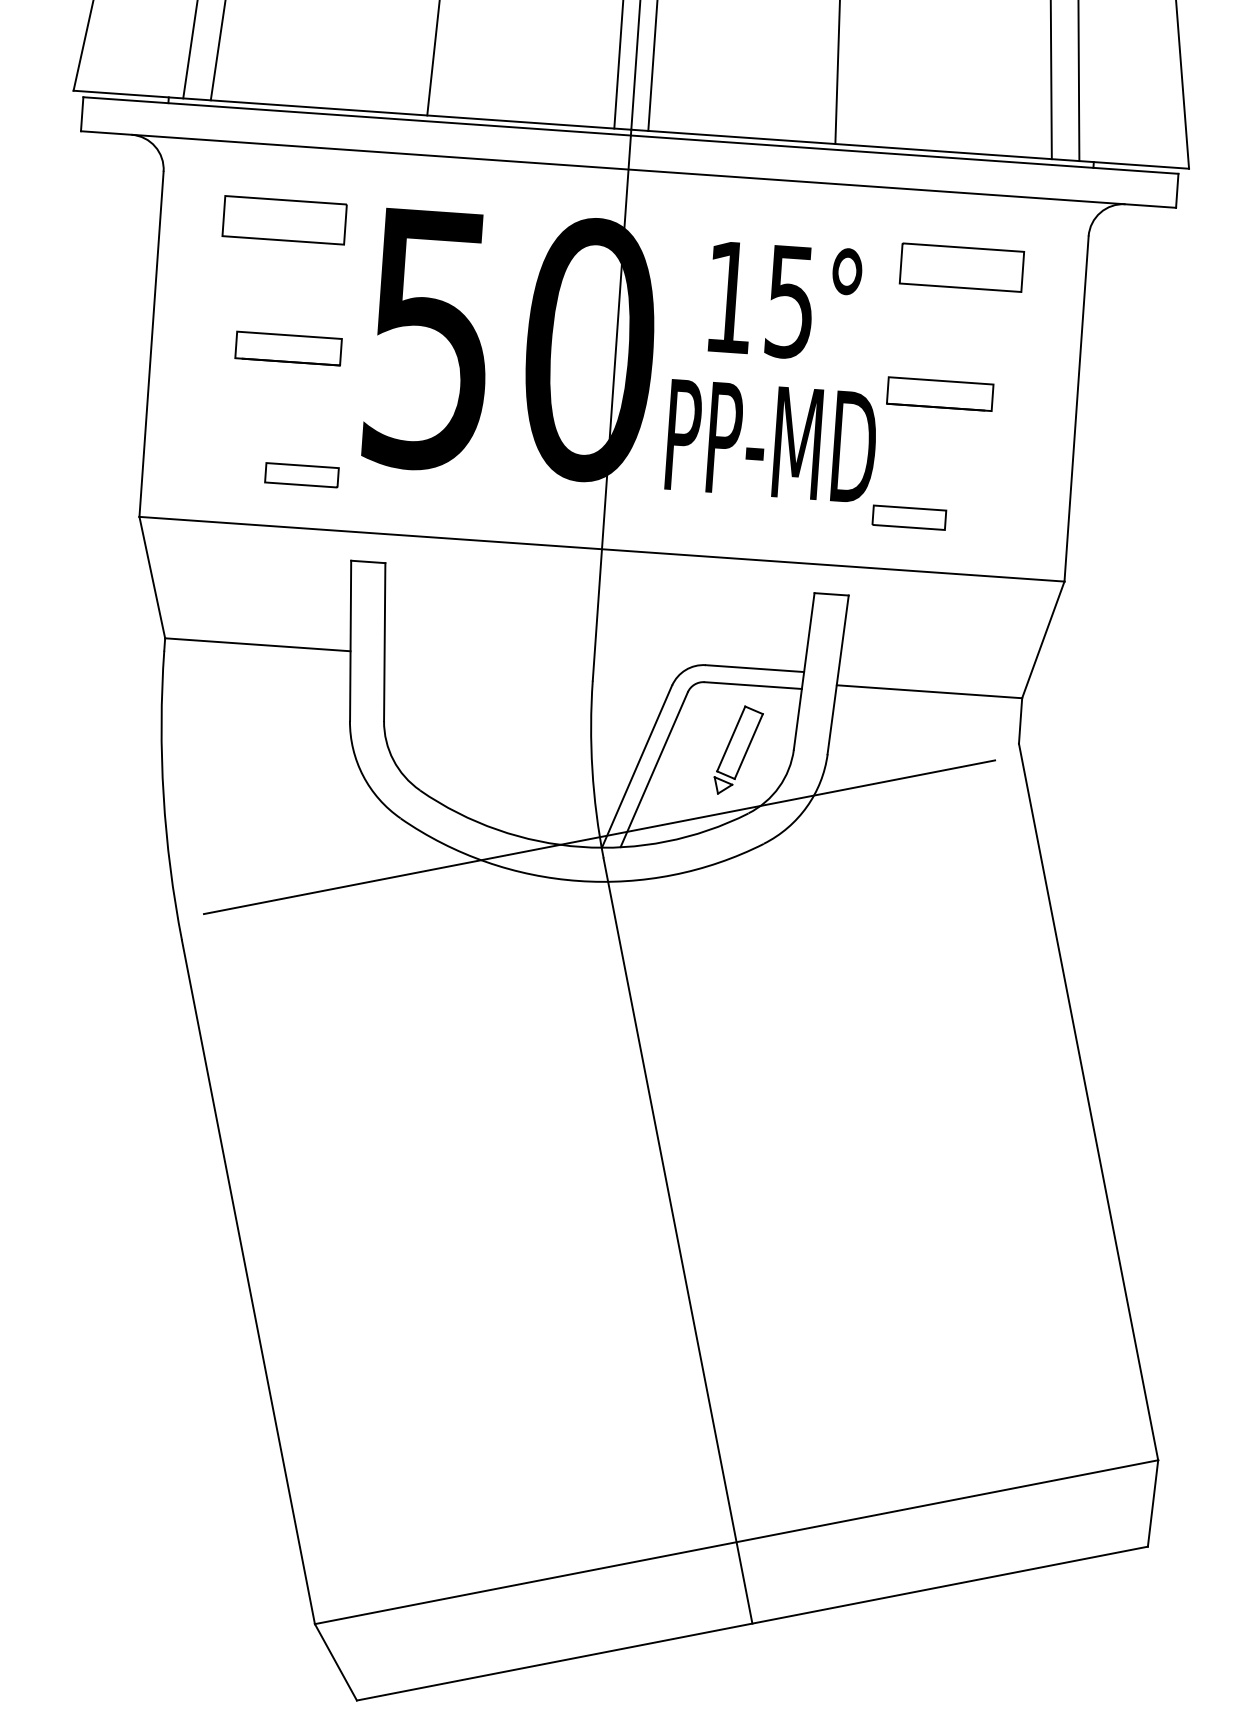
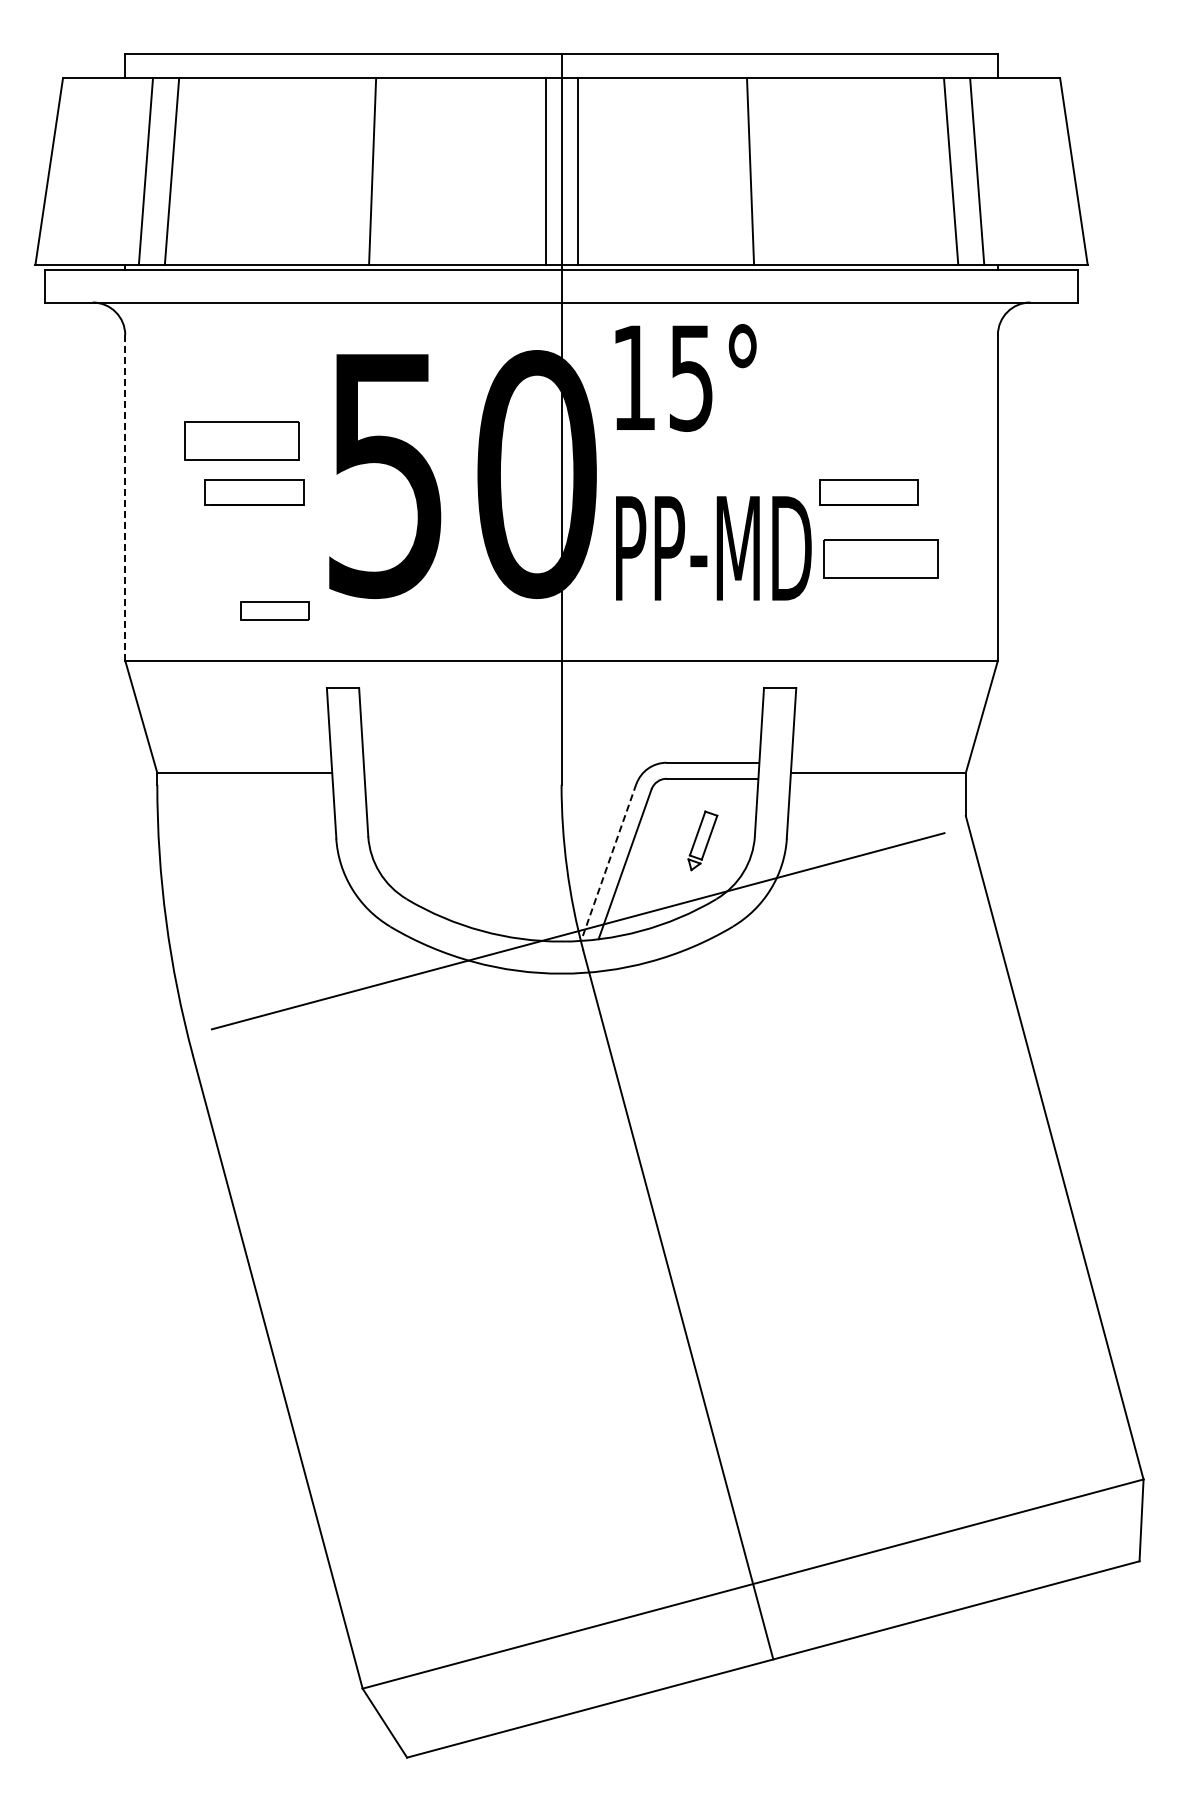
part: (284, 219) -> (241, 440), moved
part: (961, 267) -> (880, 558), moved
text: (784, 300) -> (685, 377), moved
line: (151, 343) -> (125, 497), solid -> dashed
part: (908, 517) -> (847, 610), removed
part: (738, 750) -> (702, 840), size x0.7
line: (636, 766) -> (608, 862), solid -> dashed

